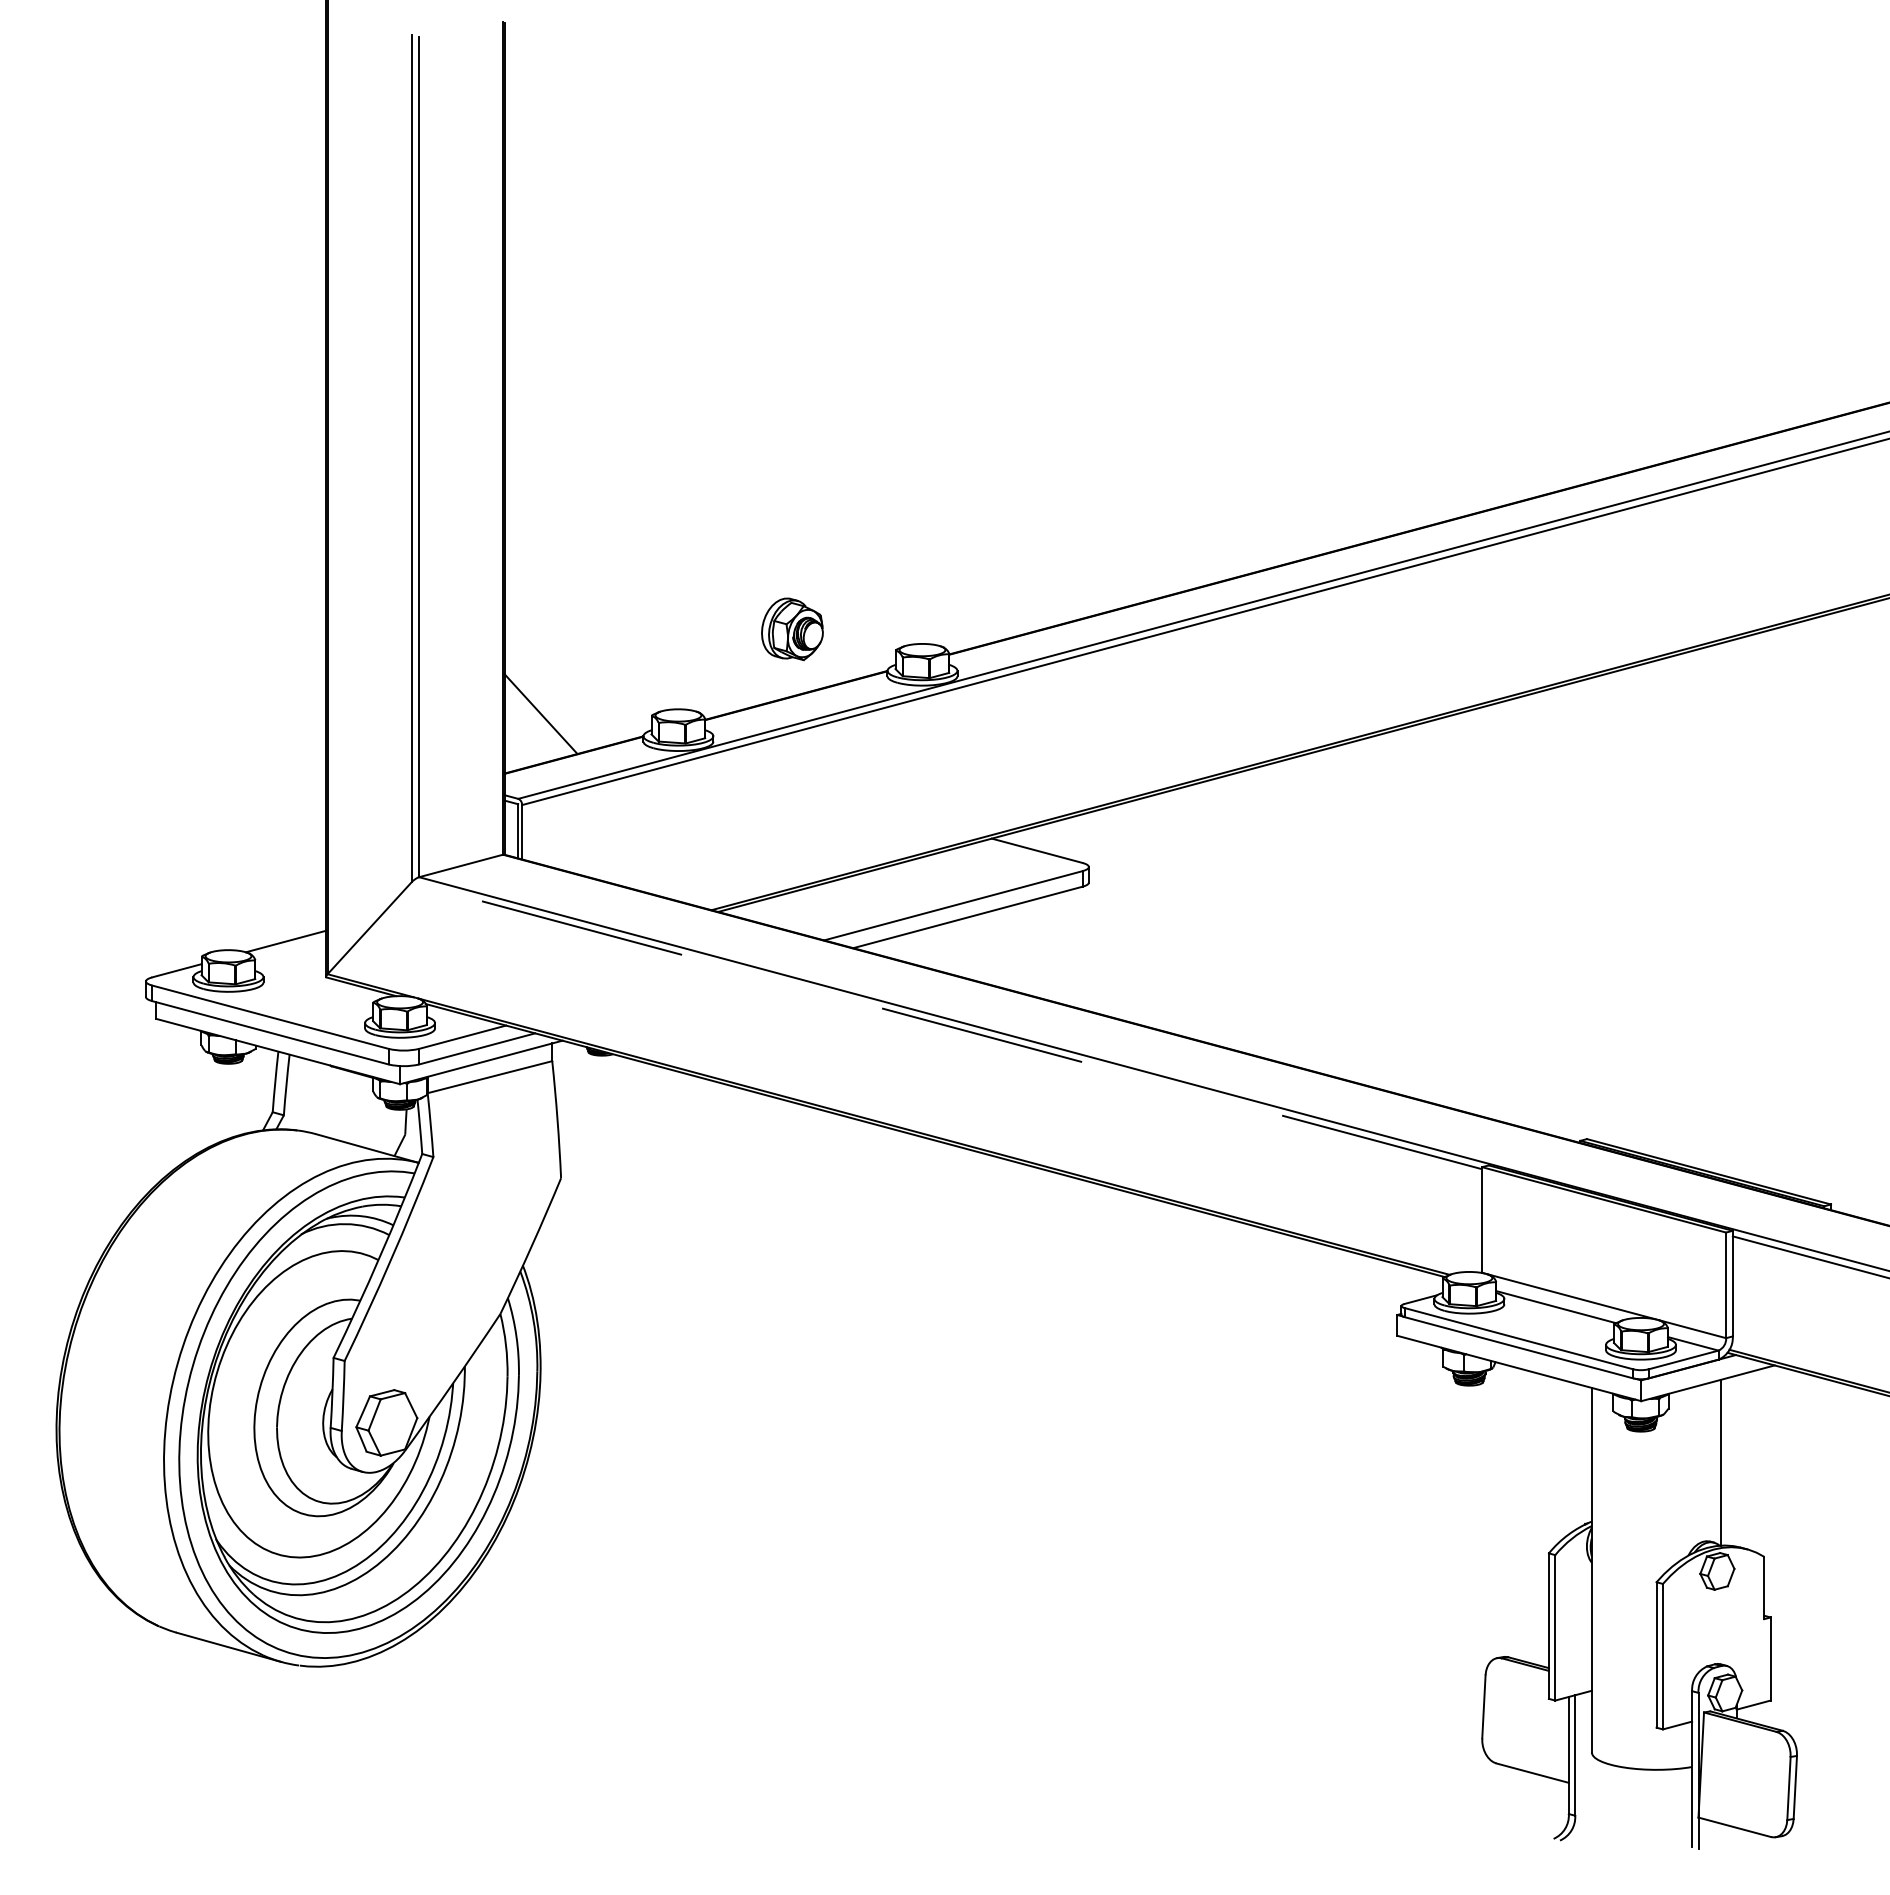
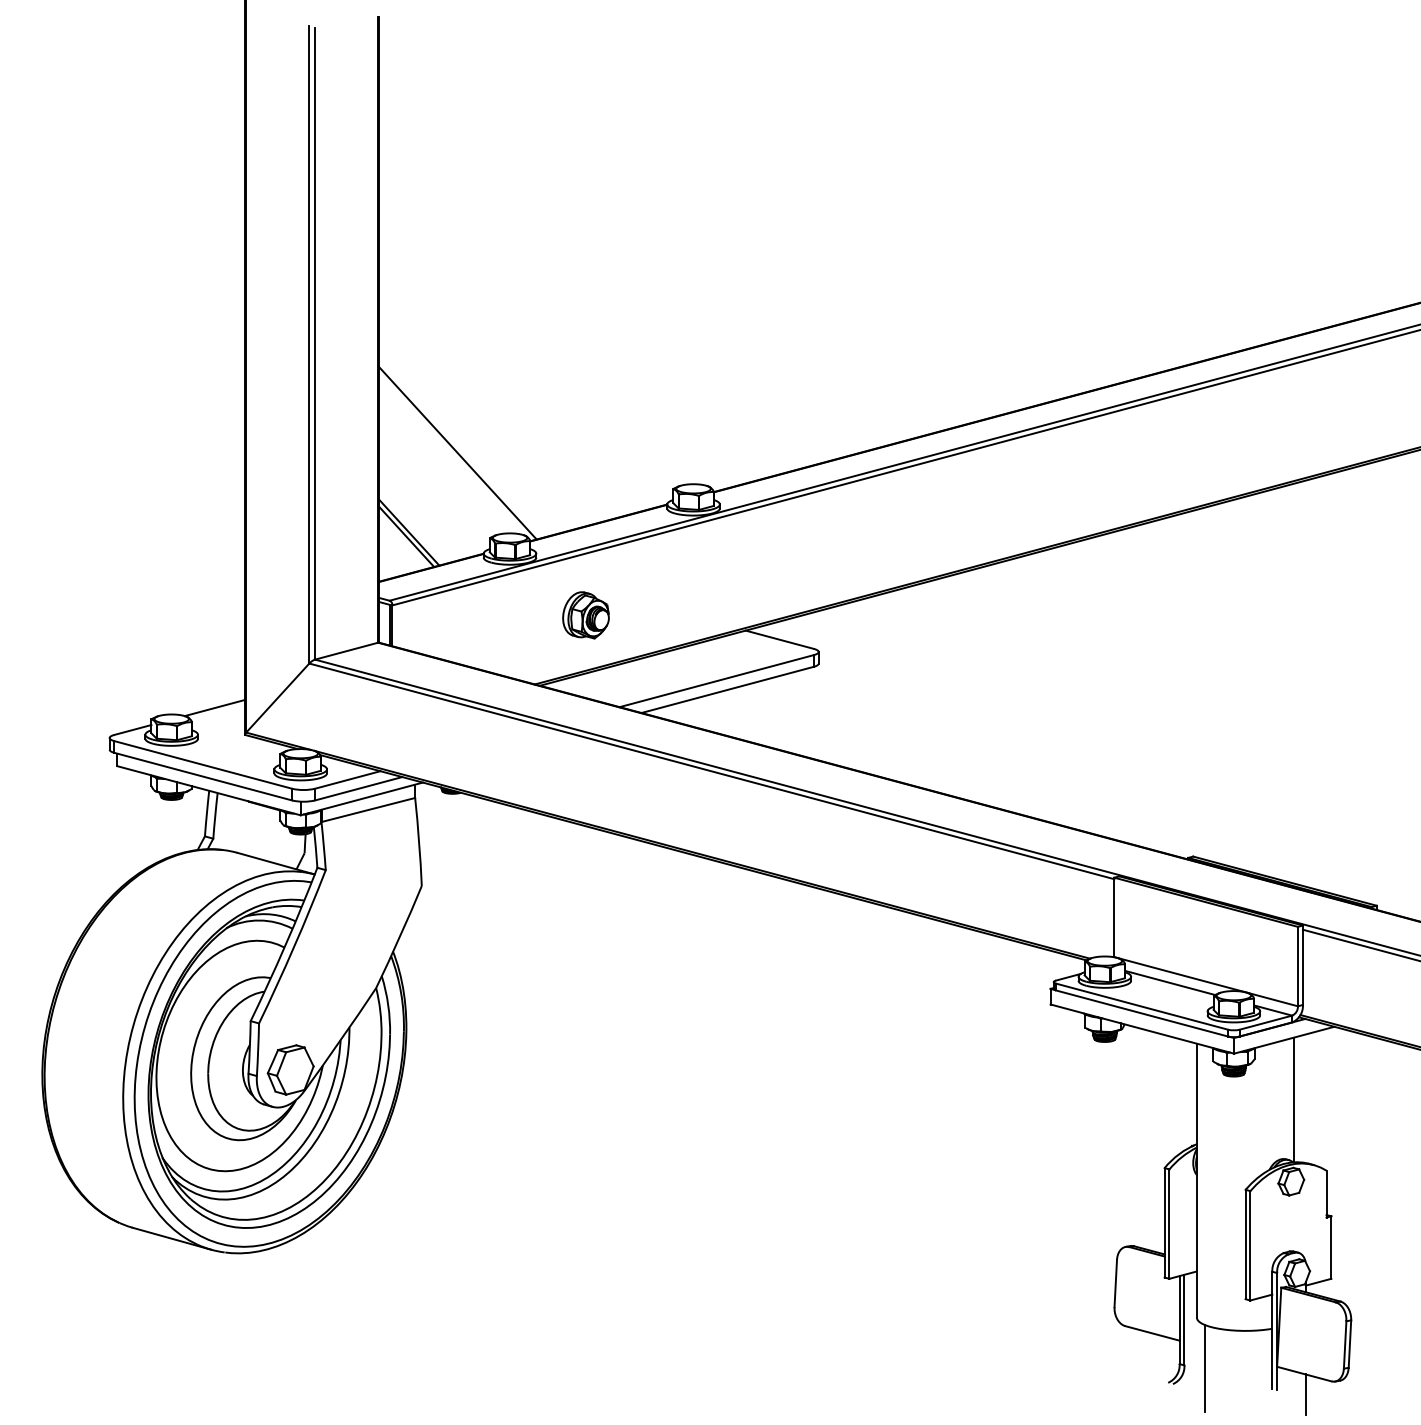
line: (608, 602) -> (457, 453), added
part: (792, 629) -> (586, 615), moved
line: (544, 708) -> (409, 532), added
line: (946, 1025) -> (711, 771), dashed -> solid
line: (1602, 1819) -> (1204, 1368), added
line: (1736, 1854) -> (1305, 1394), added

